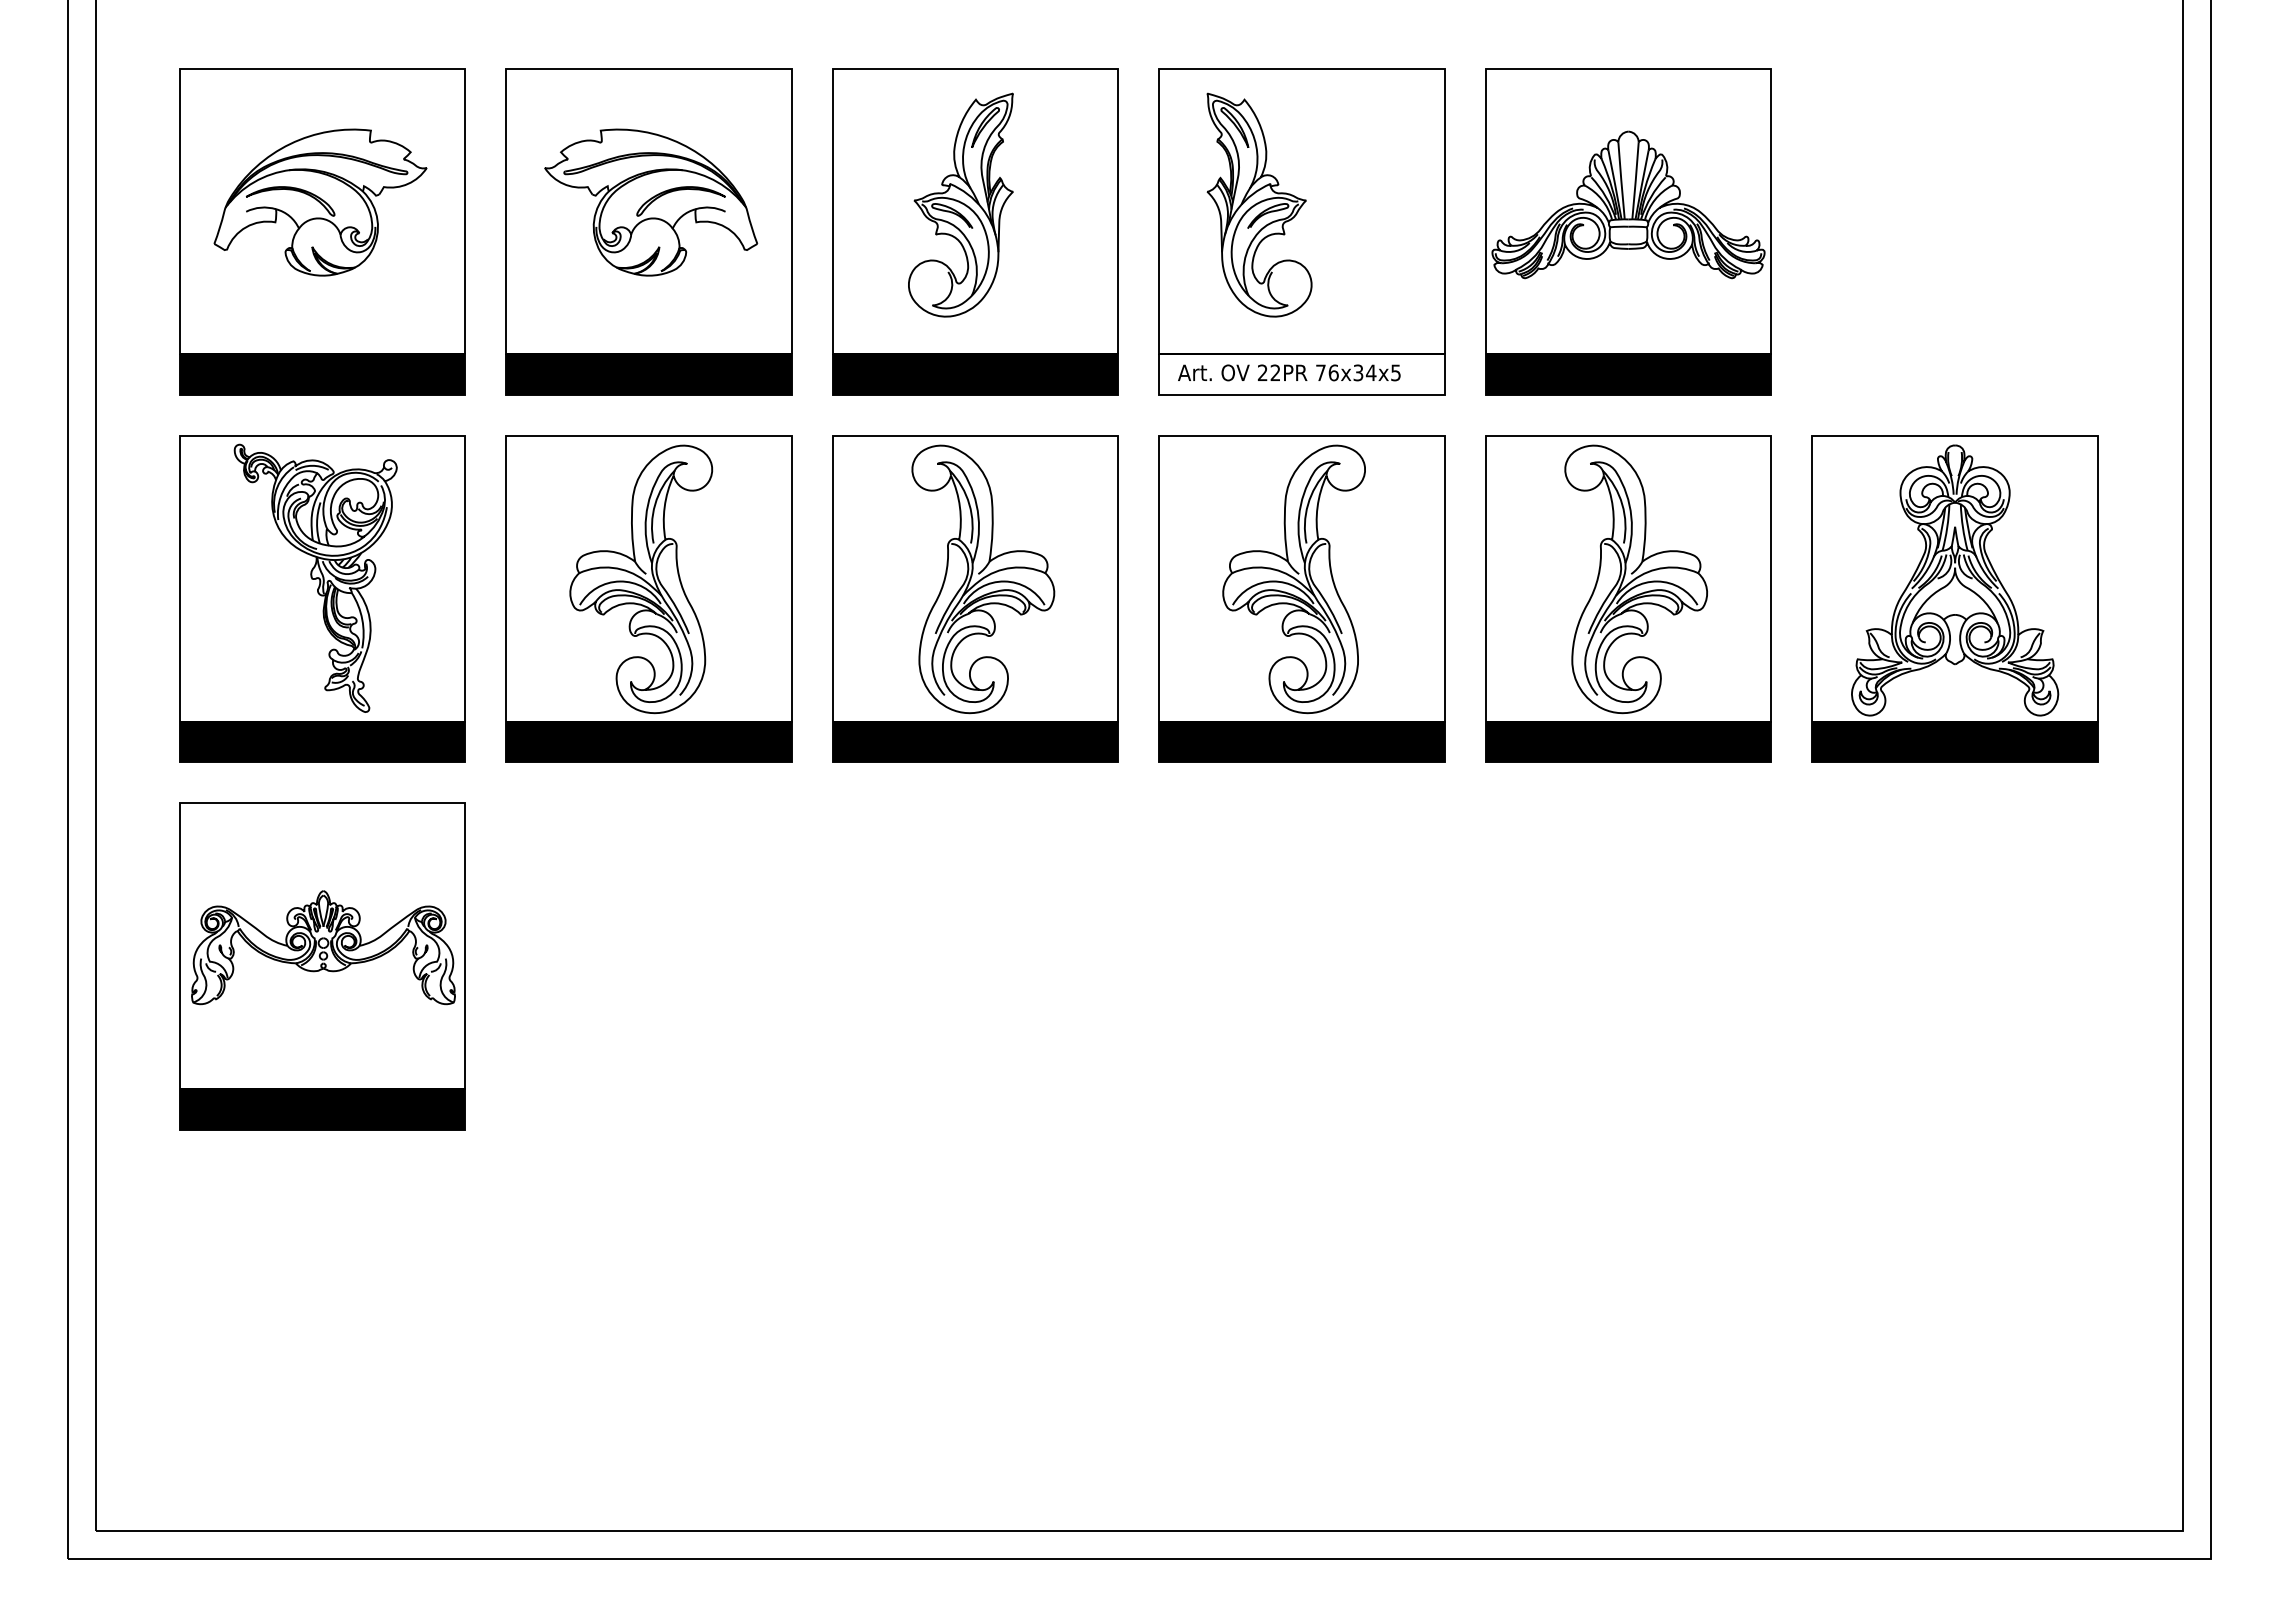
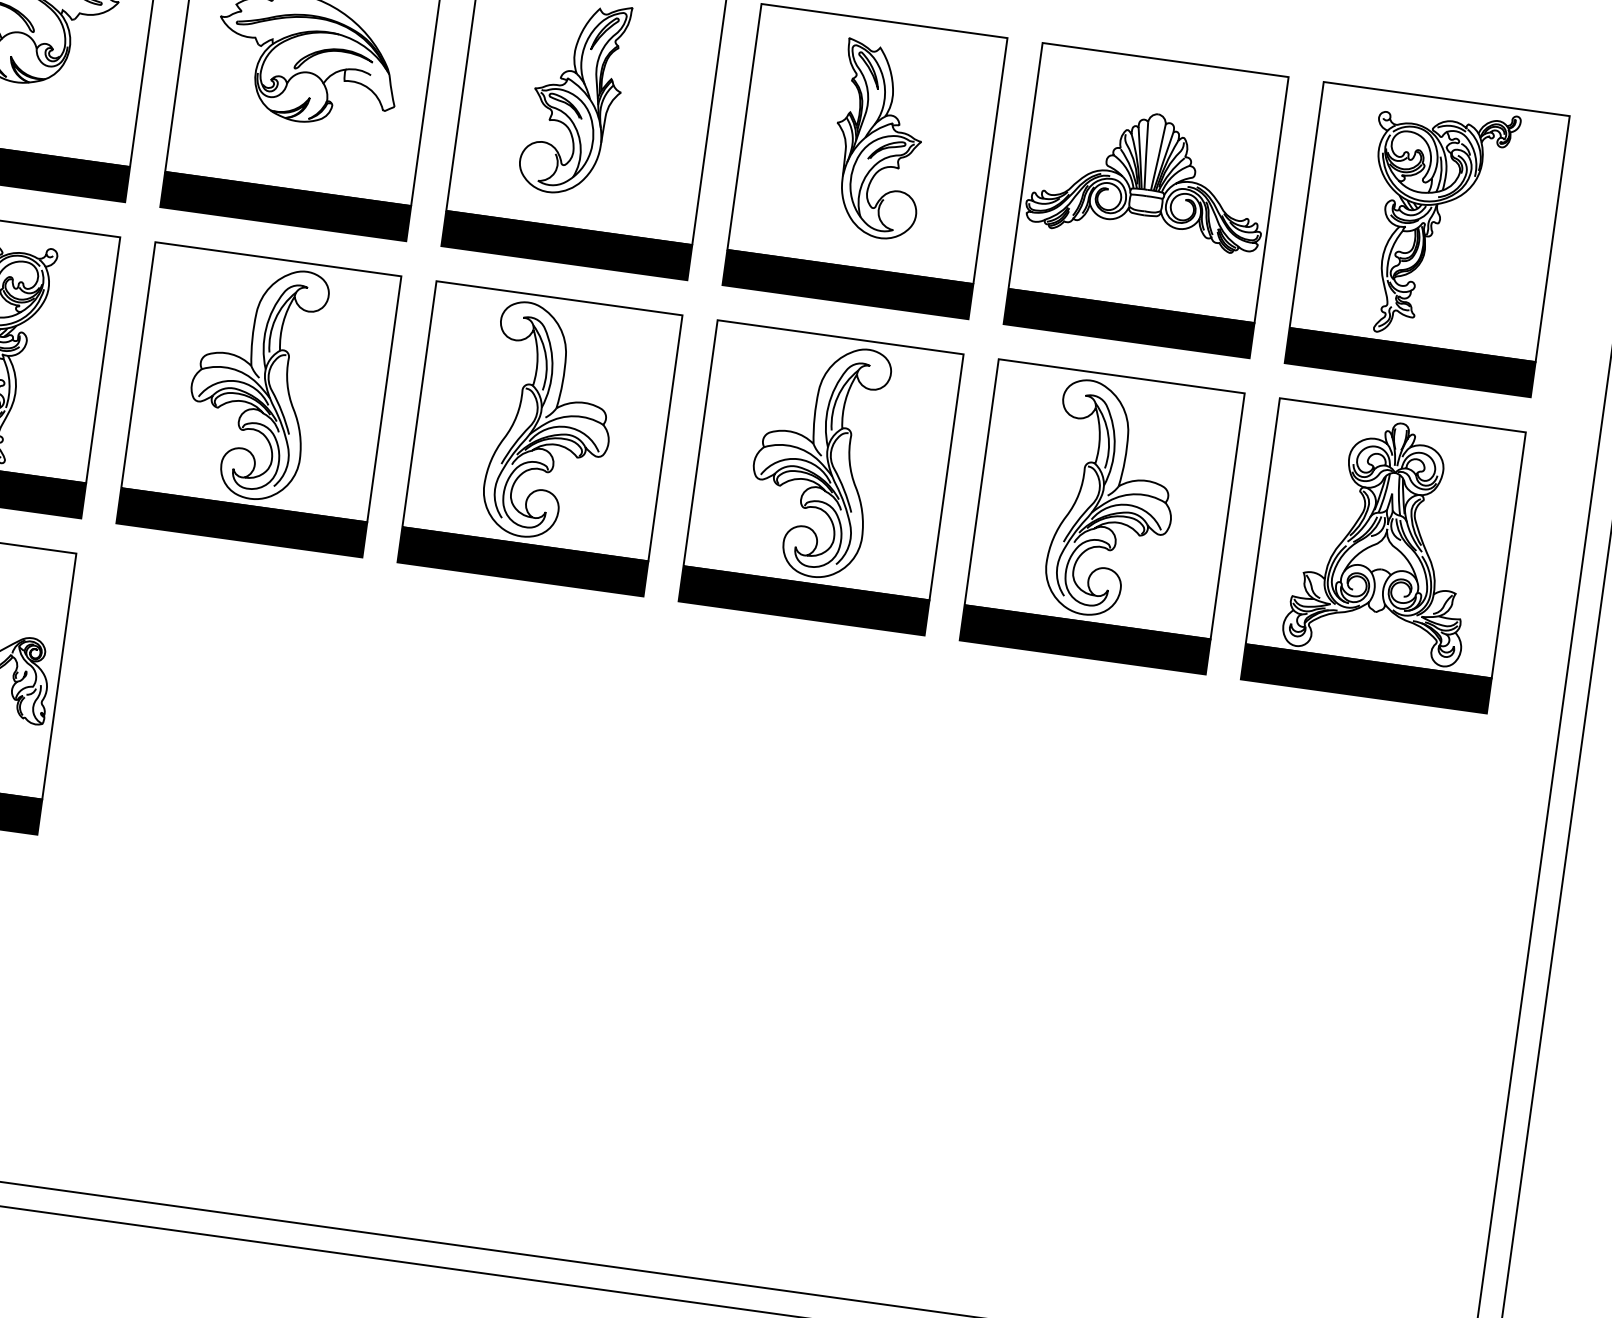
part: (1259, 204) -> (880, 139), moved
part: (1954, 231) -> (1426, 239), added
fill: (1301, 374) -> (847, 284), added

